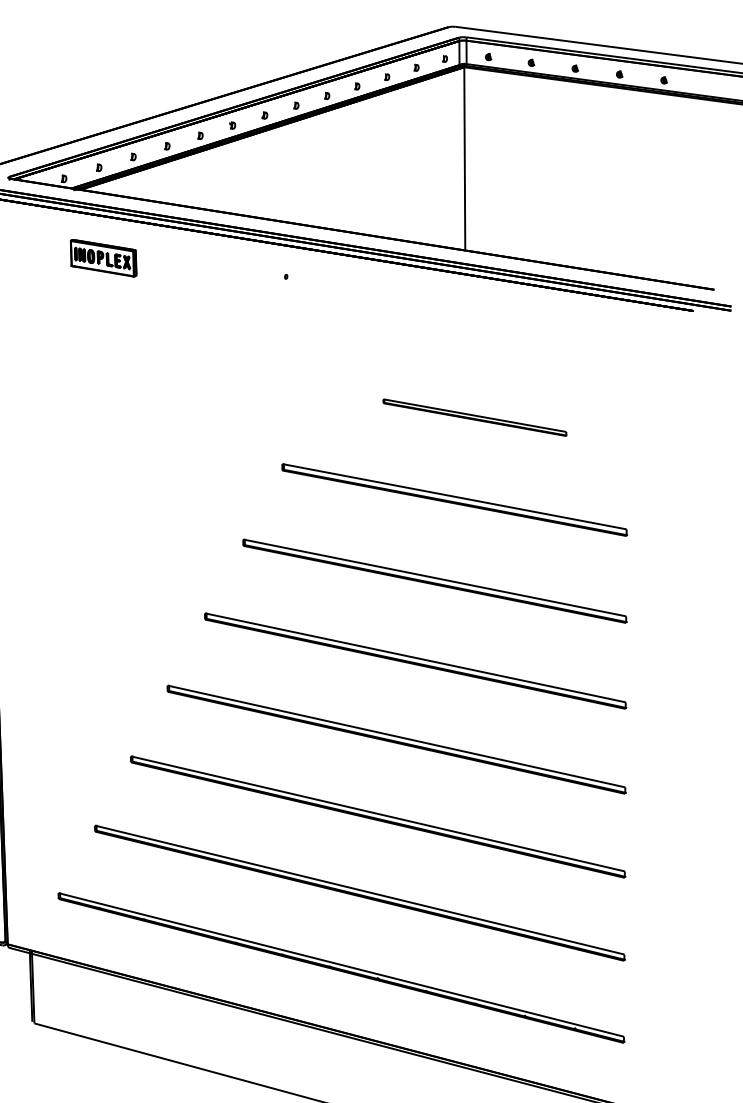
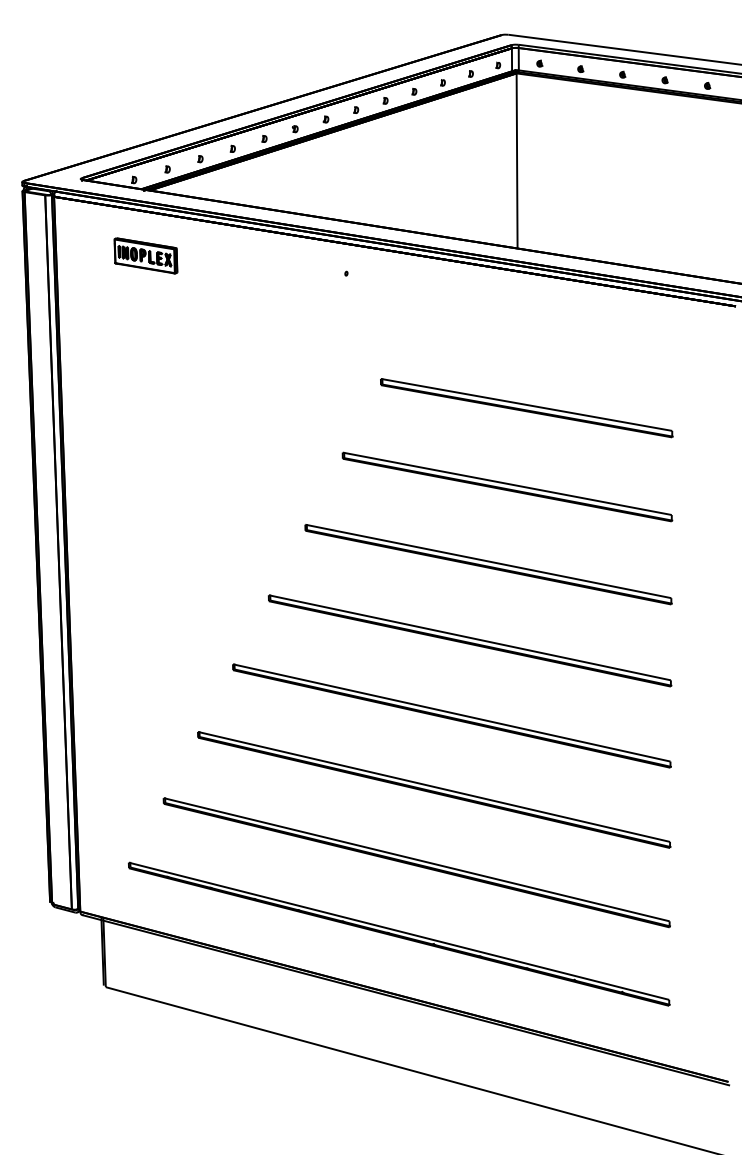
part: (103, 257) -> (145, 255), moved
part: (474, 417) -> (526, 408), size x1.67

